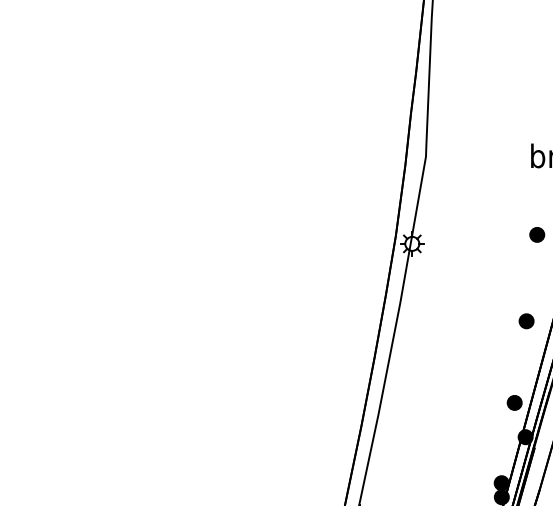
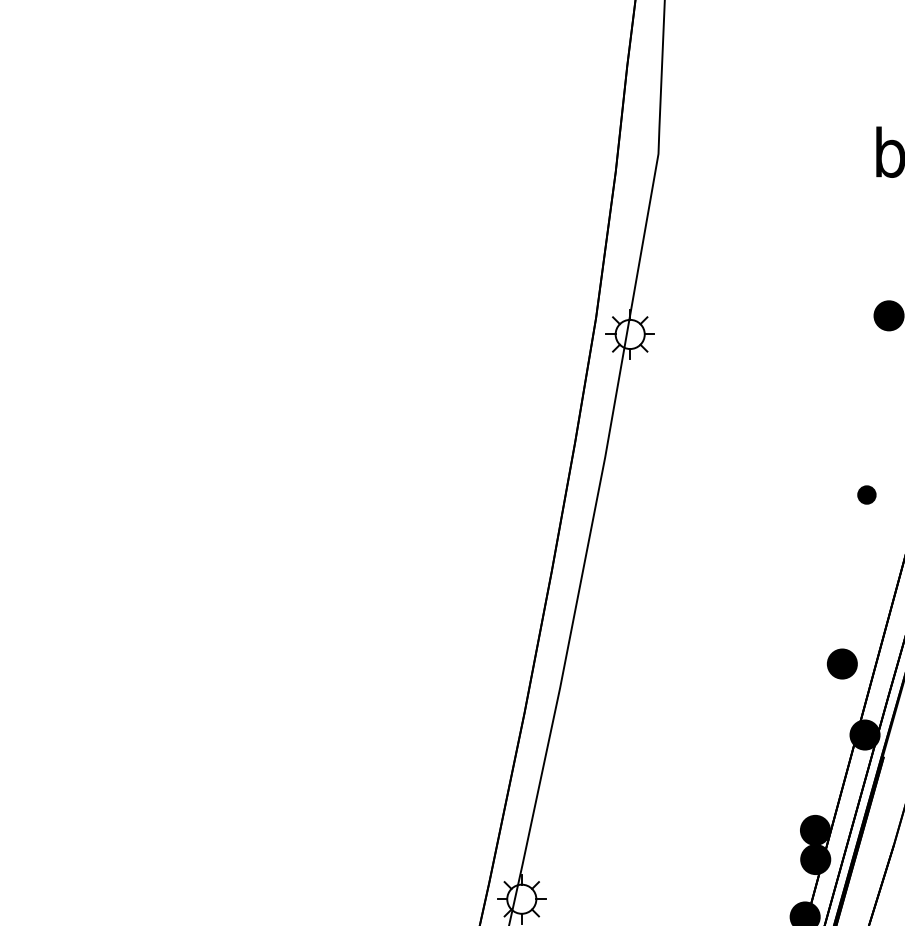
part: (526, 321) -> (866, 495), size x0.6

